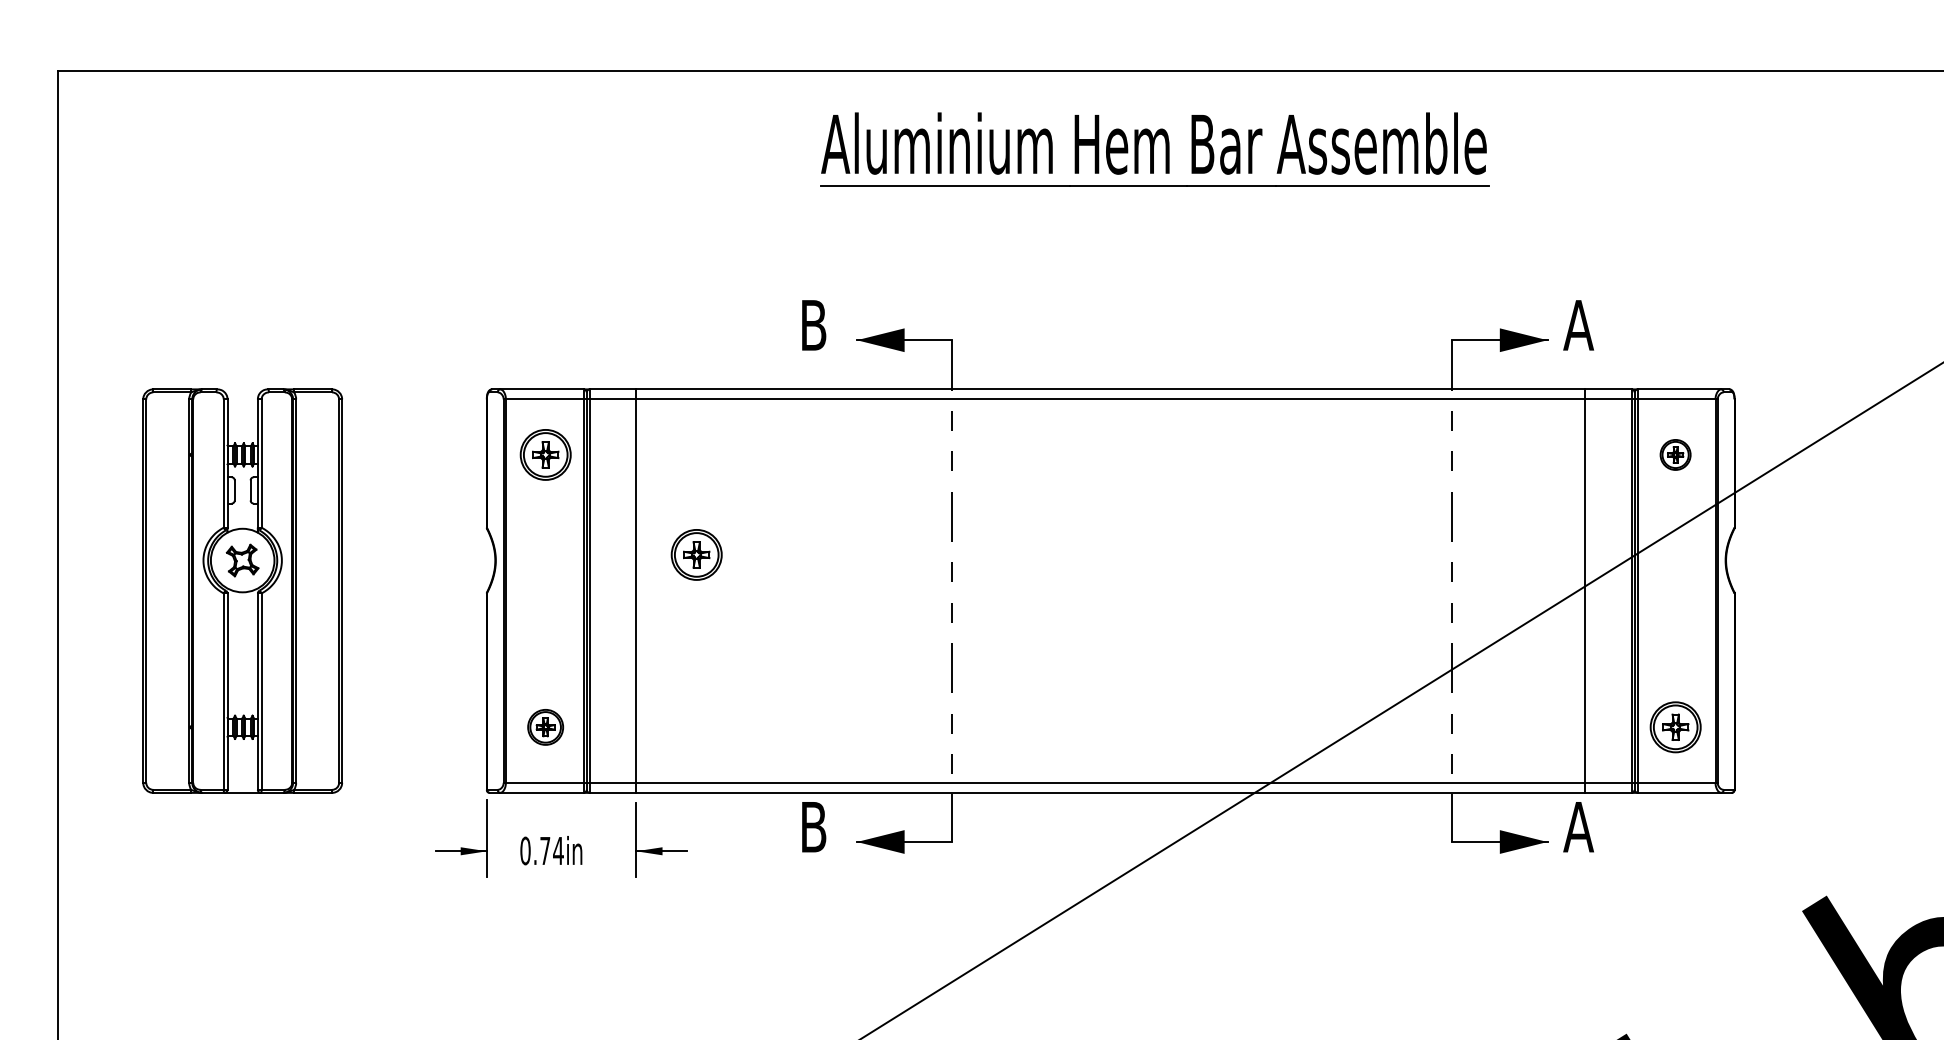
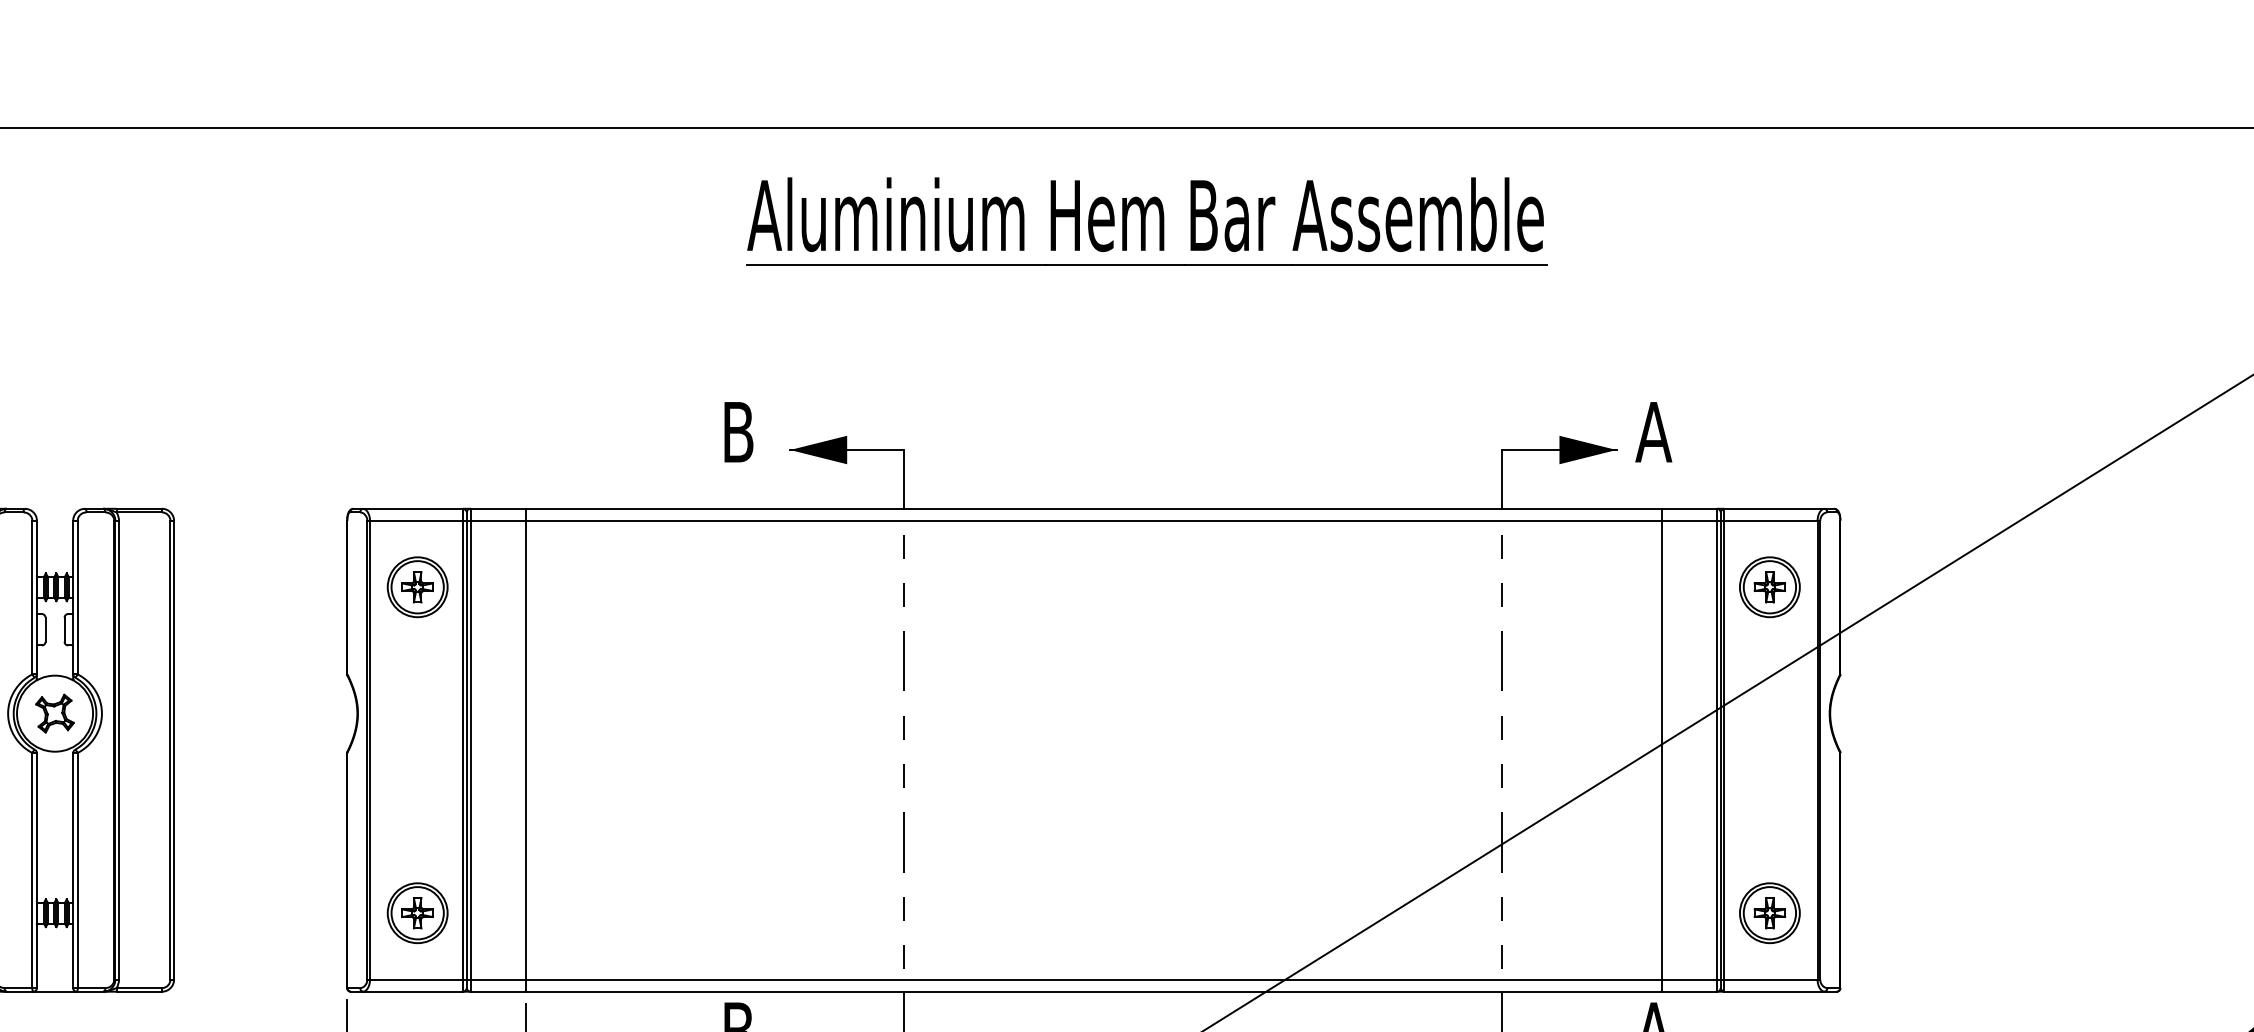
part: (1675, 454) -> (1769, 586), size x1.67
part: (696, 554) -> (598, 706), removed
part: (545, 727) -> (417, 913), size x1.43

